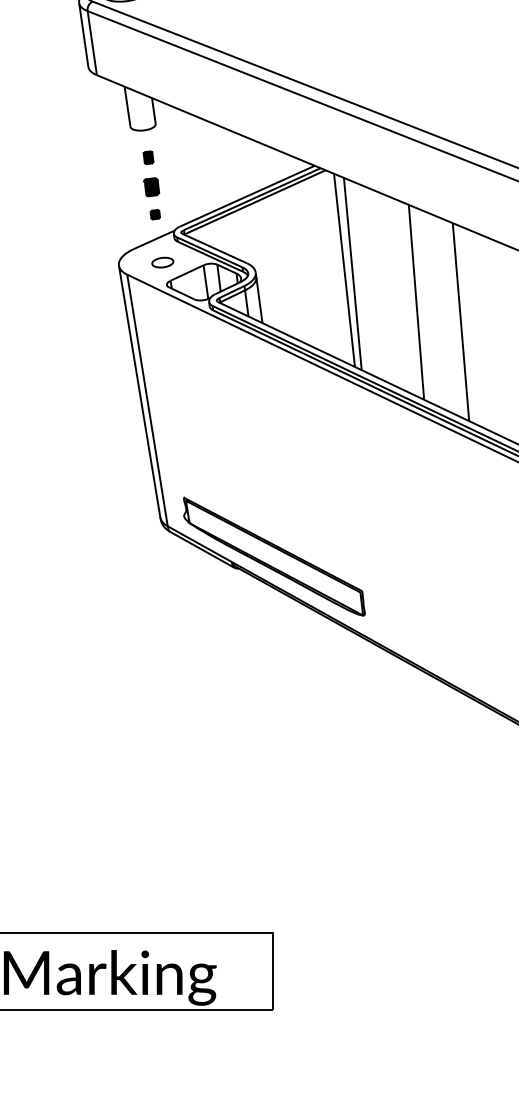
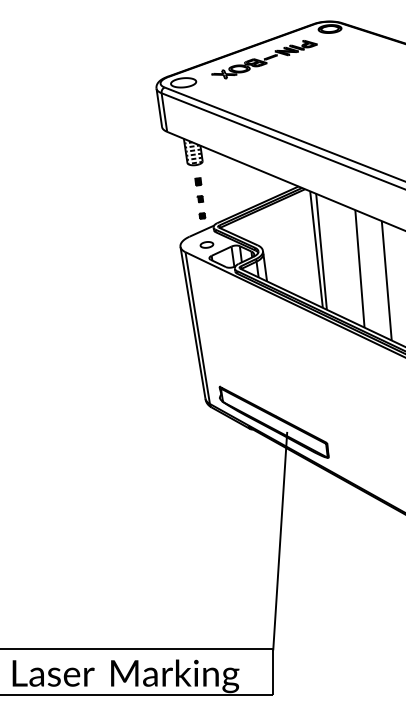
hatch: (140, 107) -> (193, 151), added
part: (152, 187) -> (200, 199), size x0.62
line: (284, 752) -> (280, 540), added

